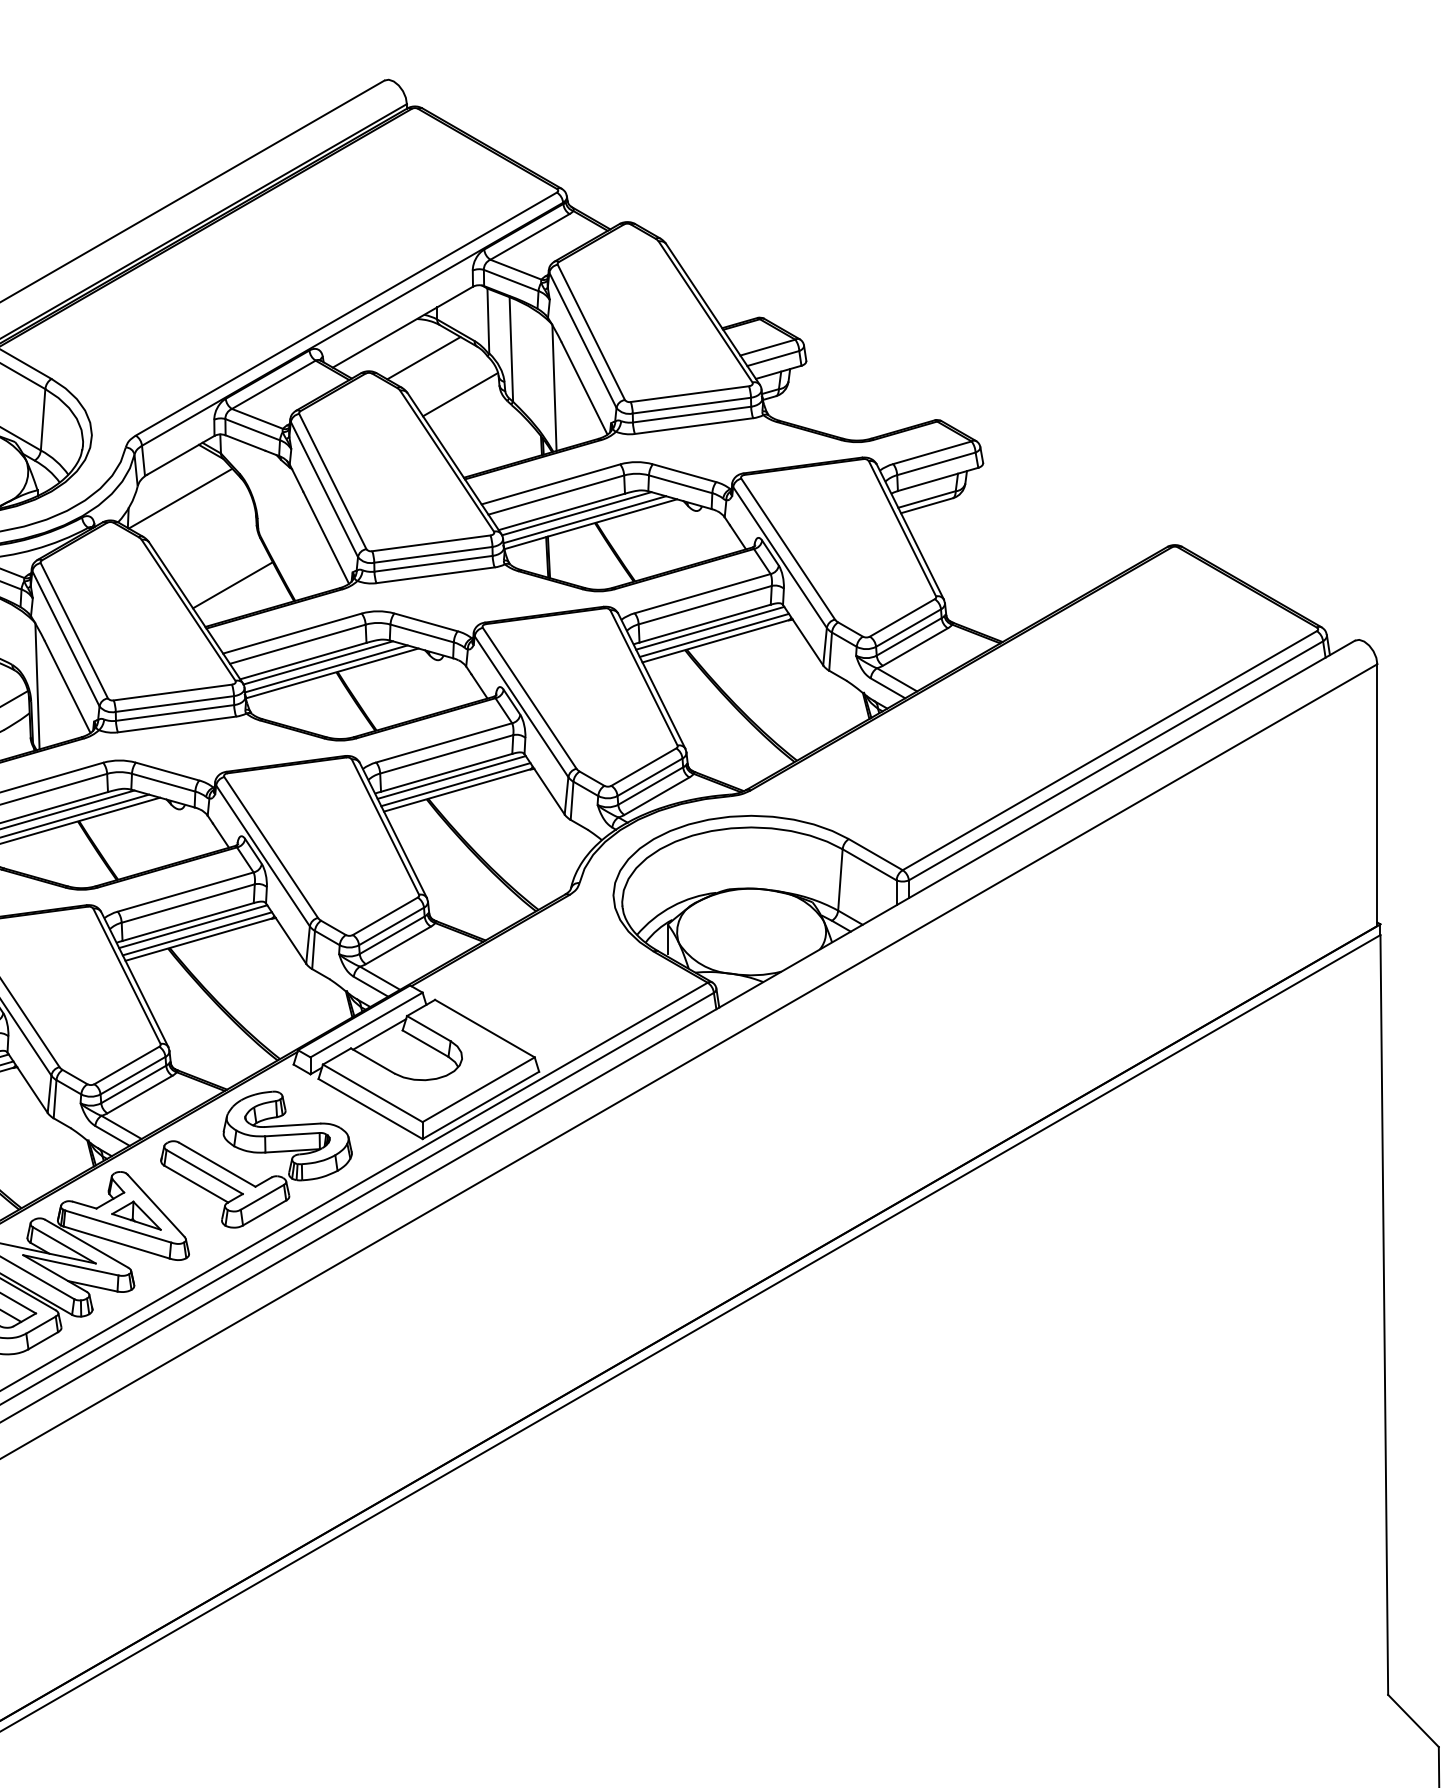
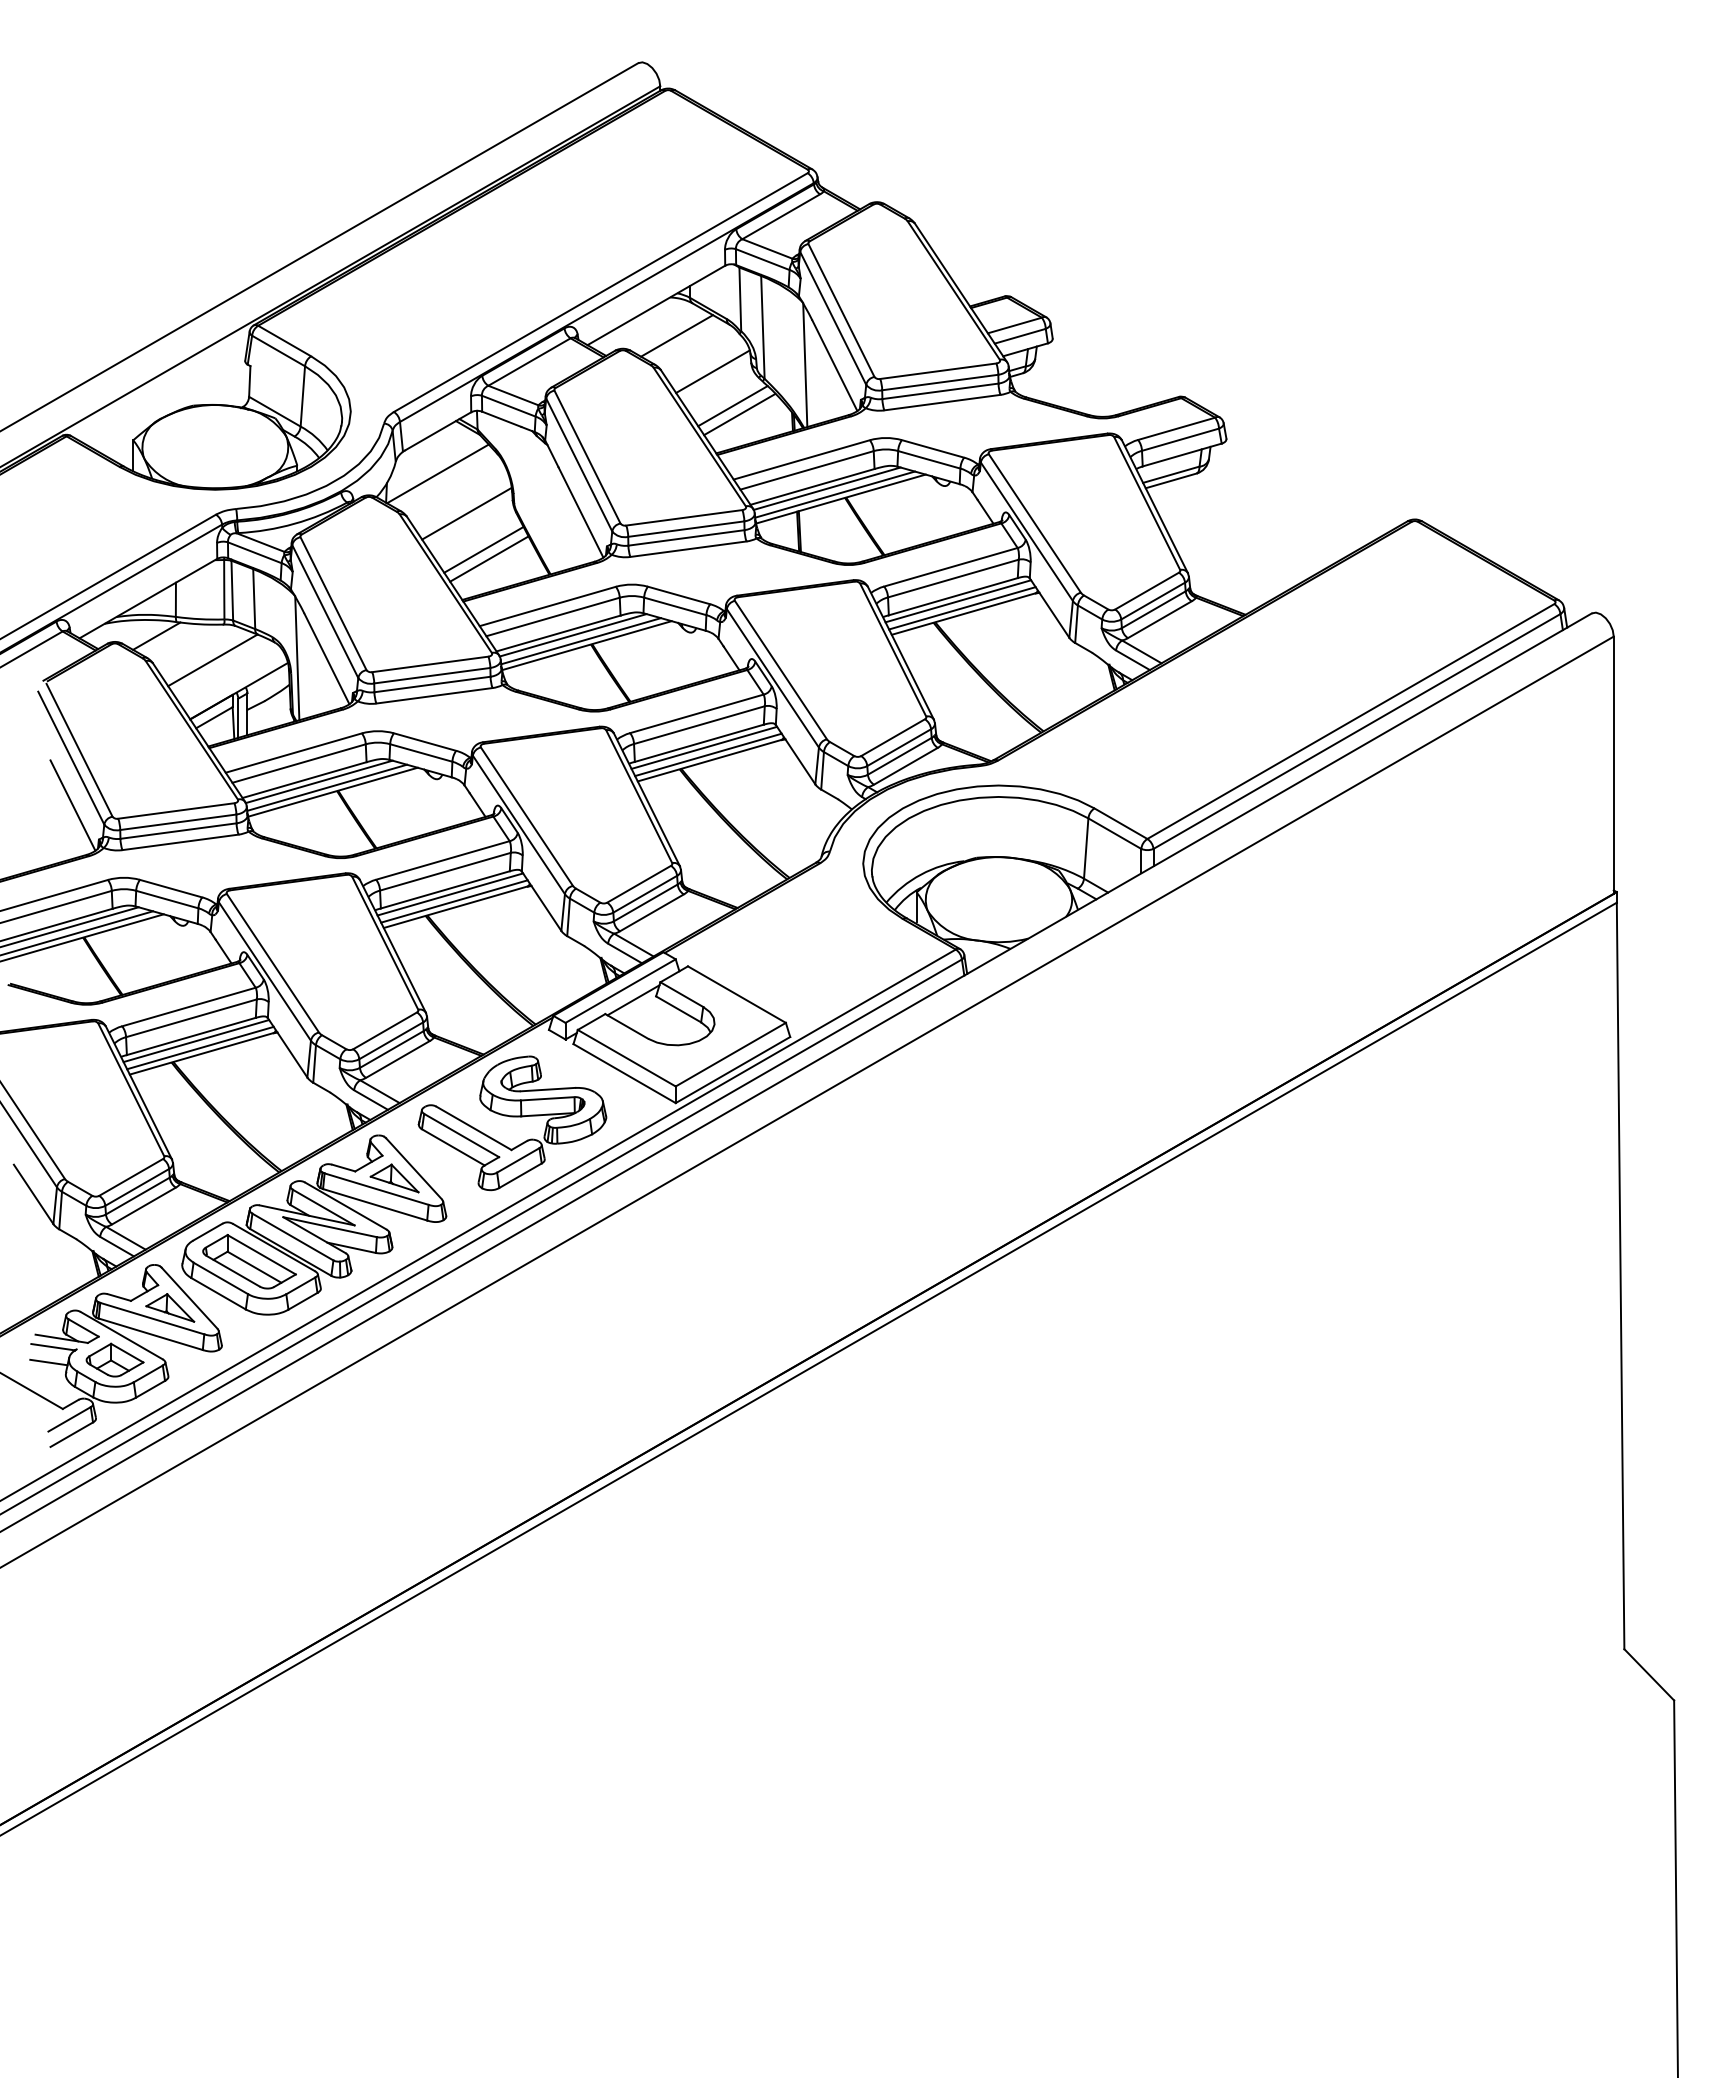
line: (480, 430) -> (732, 406), added
line: (487, 438) -> (739, 414), added
line: (209, 538) -> (466, 513), added
line: (226, 575) -> (483, 549), added

